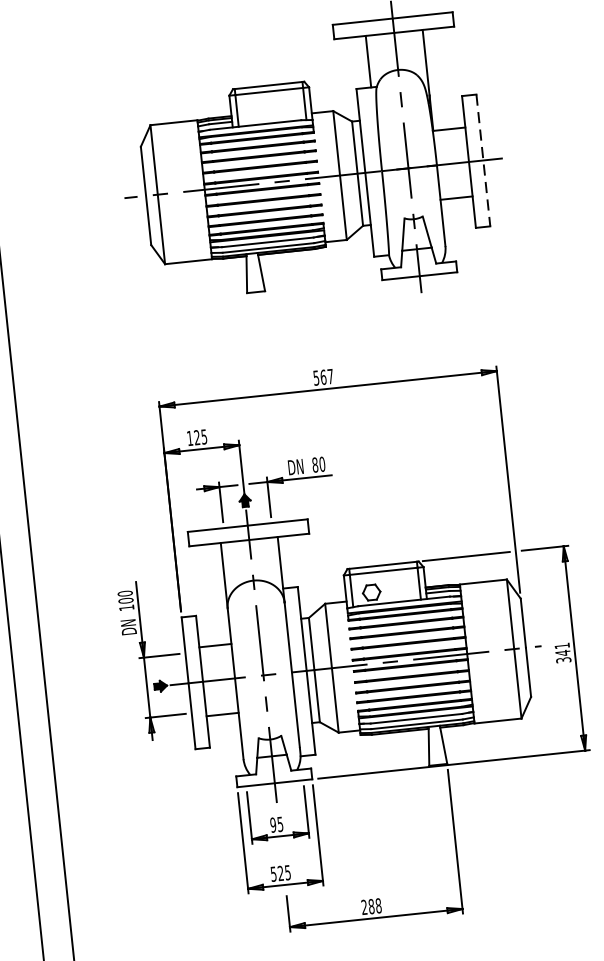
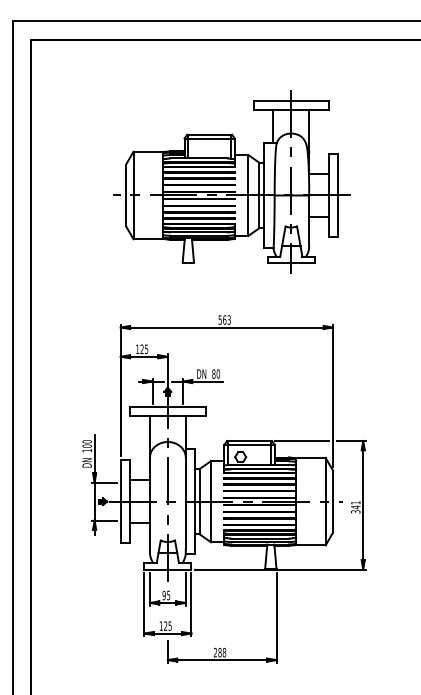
line: (483, 160) -> (338, 195), dashed -> solid
text: (329, 375) -> (228, 319), 567 -> 563
text: (272, 873) -> (160, 625), 525 -> 125

